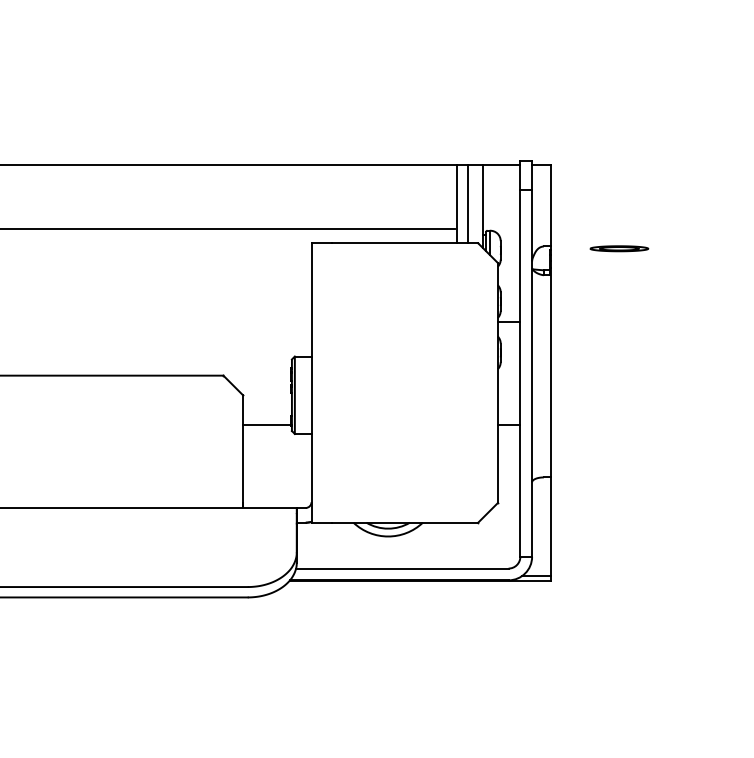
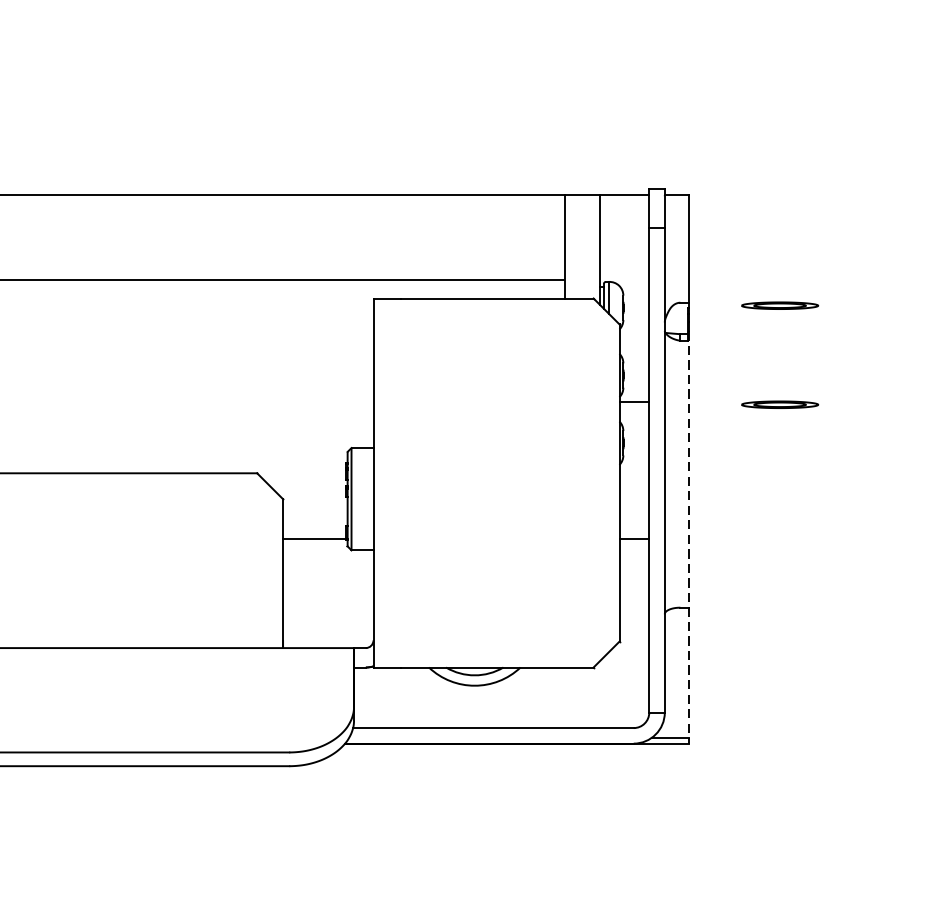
line: (468, 204) -> (580, 247), removed
part: (619, 323) -> (780, 404), added
line: (550, 425) -> (689, 539), solid -> dashed

